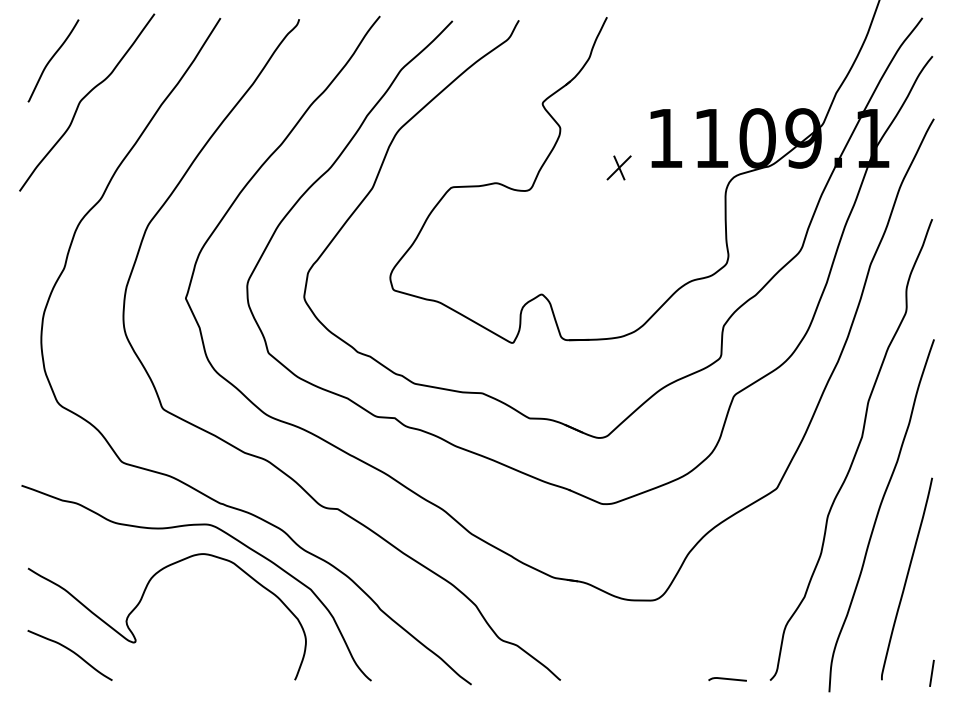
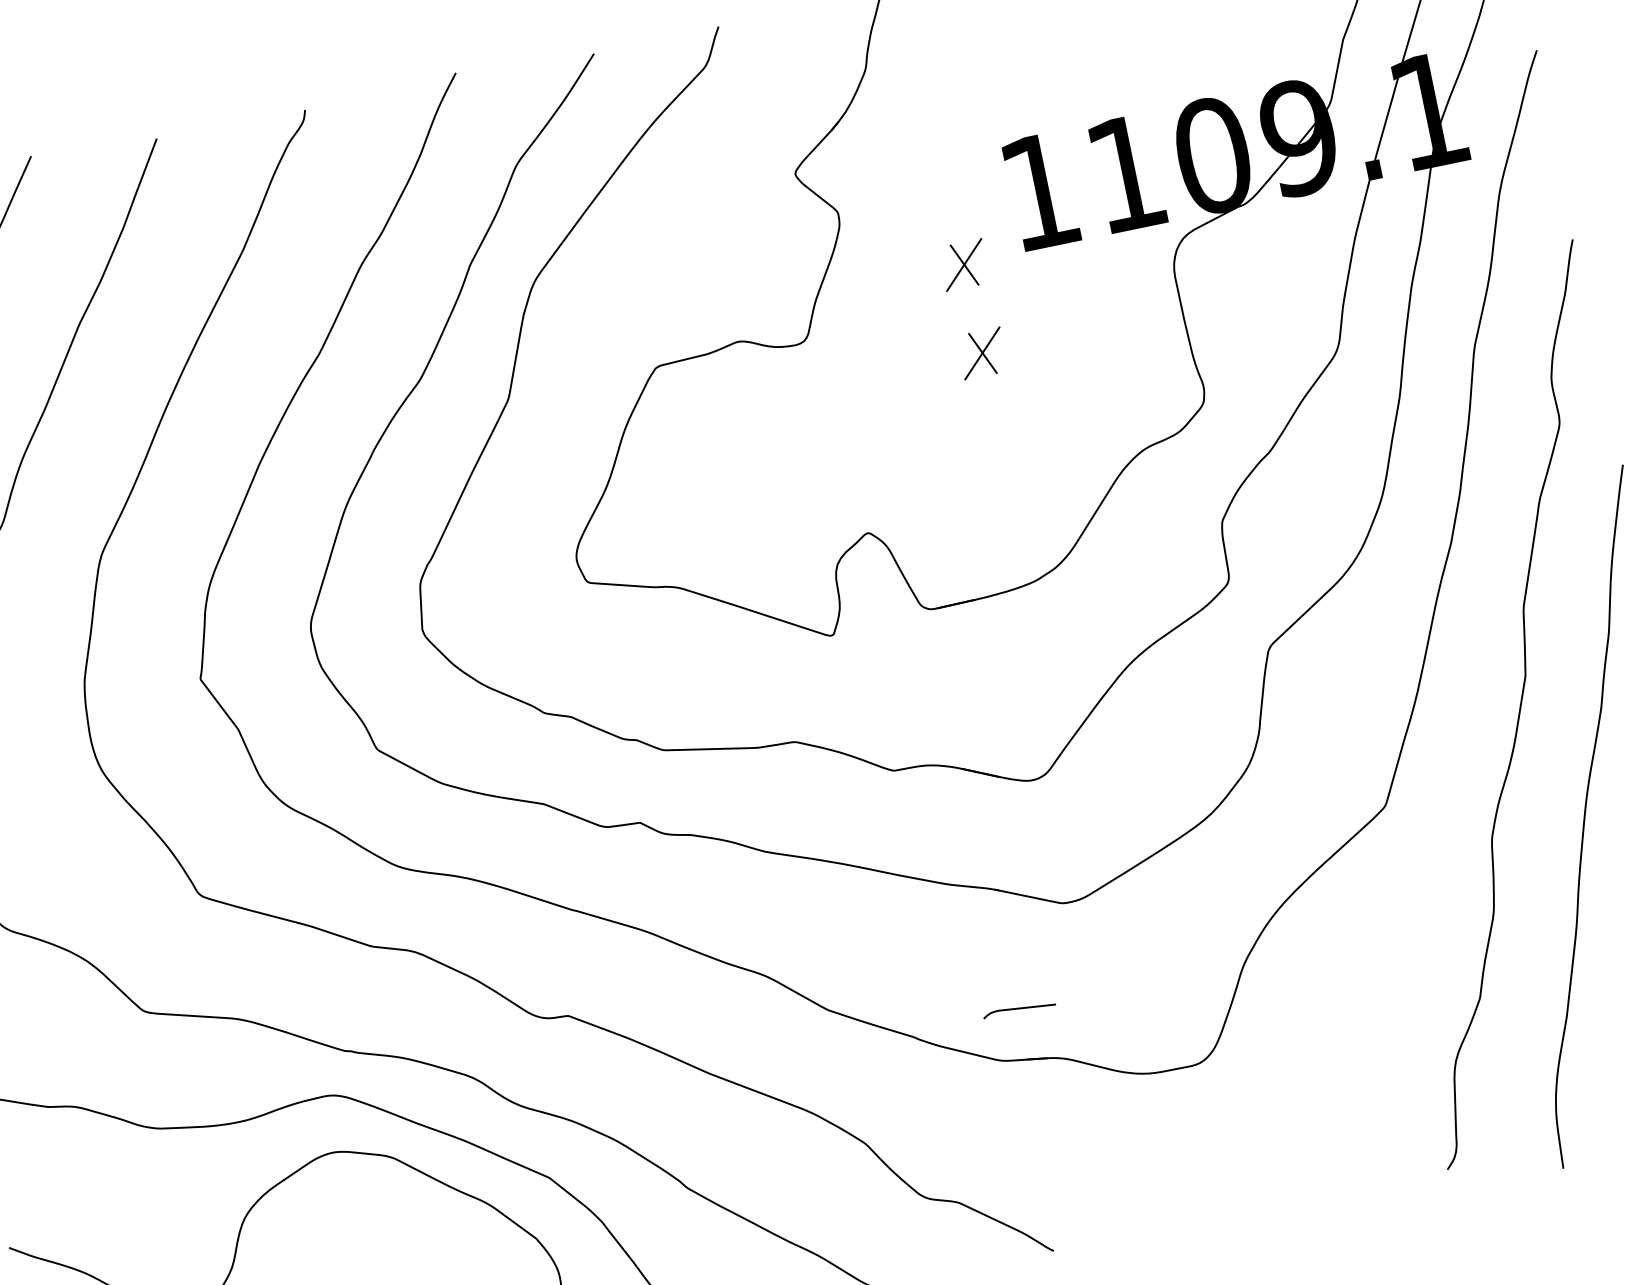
part: (618, 214) -> (981, 352), added
curve: (727, 679) -> (1019, 1009), moved

